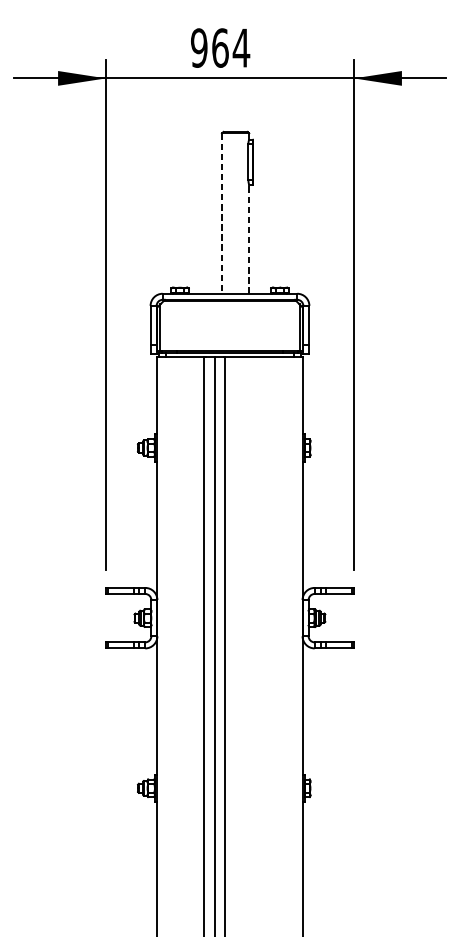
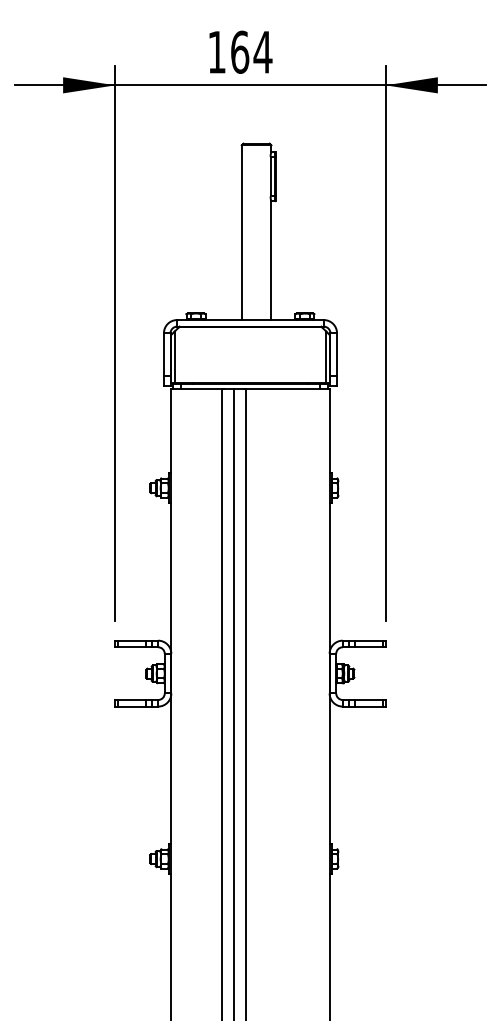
text: (198, 47) -> (216, 51), 964 -> 164
line: (221, 214) -> (241, 233), dashed -> solid
line: (249, 239) -> (271, 260), dashed -> solid

